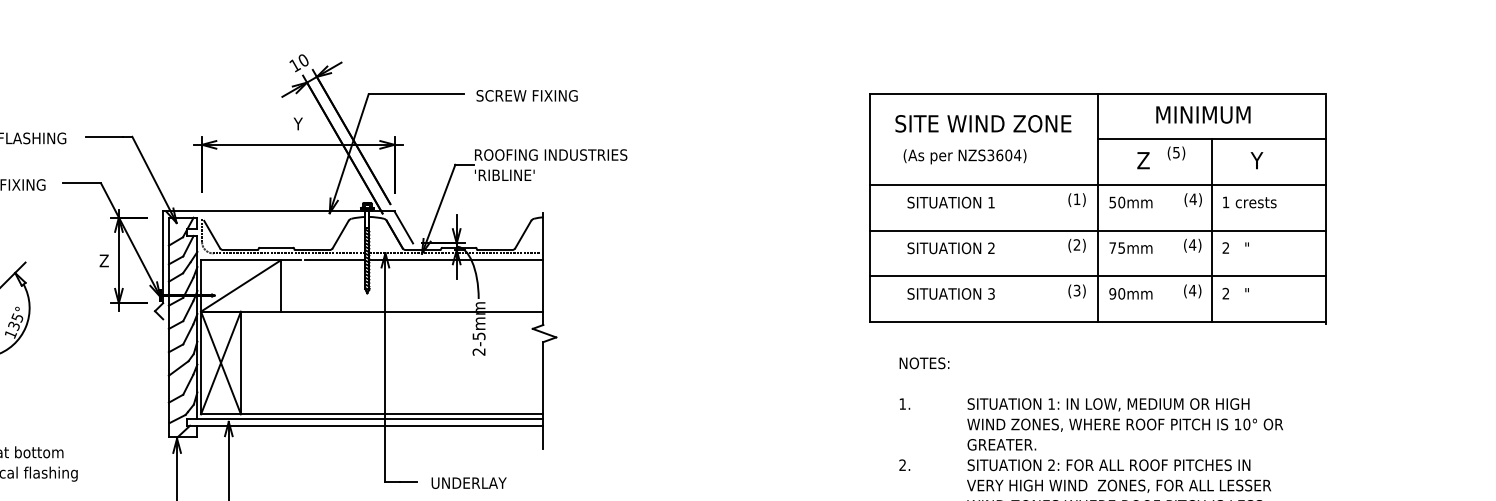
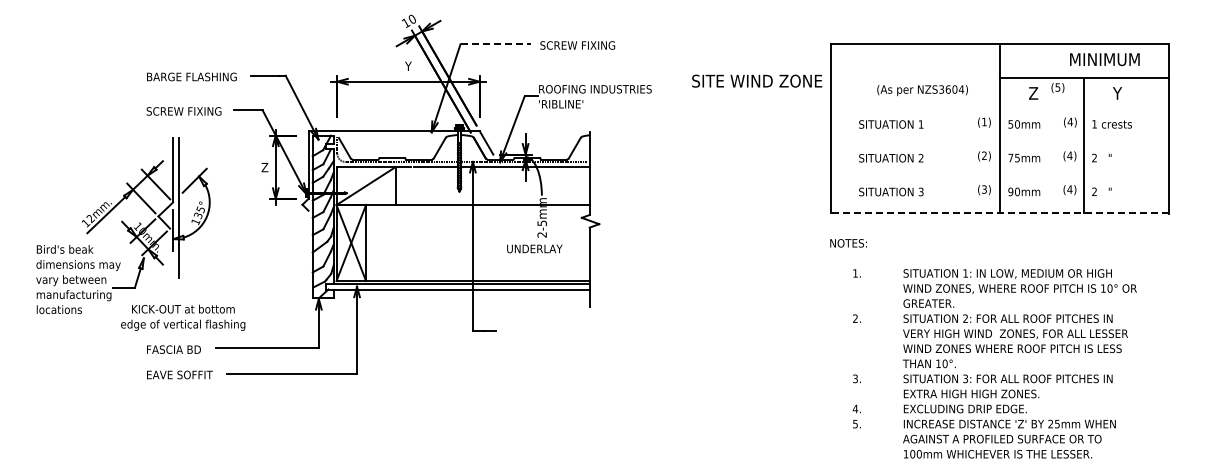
line: (417, 94) -> (496, 44), solid -> dashed
text: (1202, 114) -> (1104, 59), moved
text: (983, 122) -> (757, 80), moved
text: (964, 156) -> (922, 90), moved
line: (1097, 185) -> (999, 111), removed
line: (1097, 231) -> (999, 145), removed
line: (1097, 275) -> (999, 178), removed
line: (1098, 321) -> (1000, 212), solid -> dashed
text: (924, 363) -> (848, 243), moved
text: (468, 482) -> (534, 248), moved

